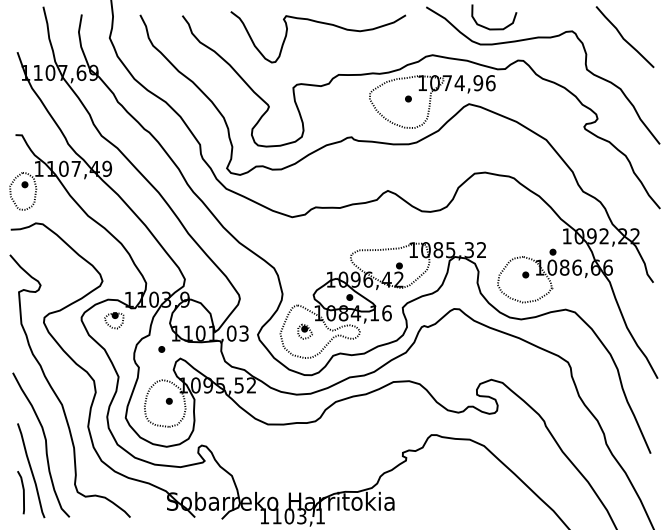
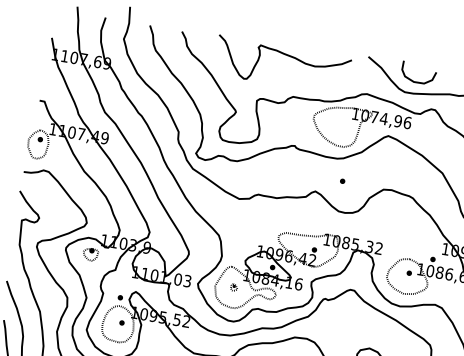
part: (408, 98) -> (342, 180), moved
part: (304, 331) -> (233, 287), size x0.6
part: (161, 349) -> (120, 297), moved

